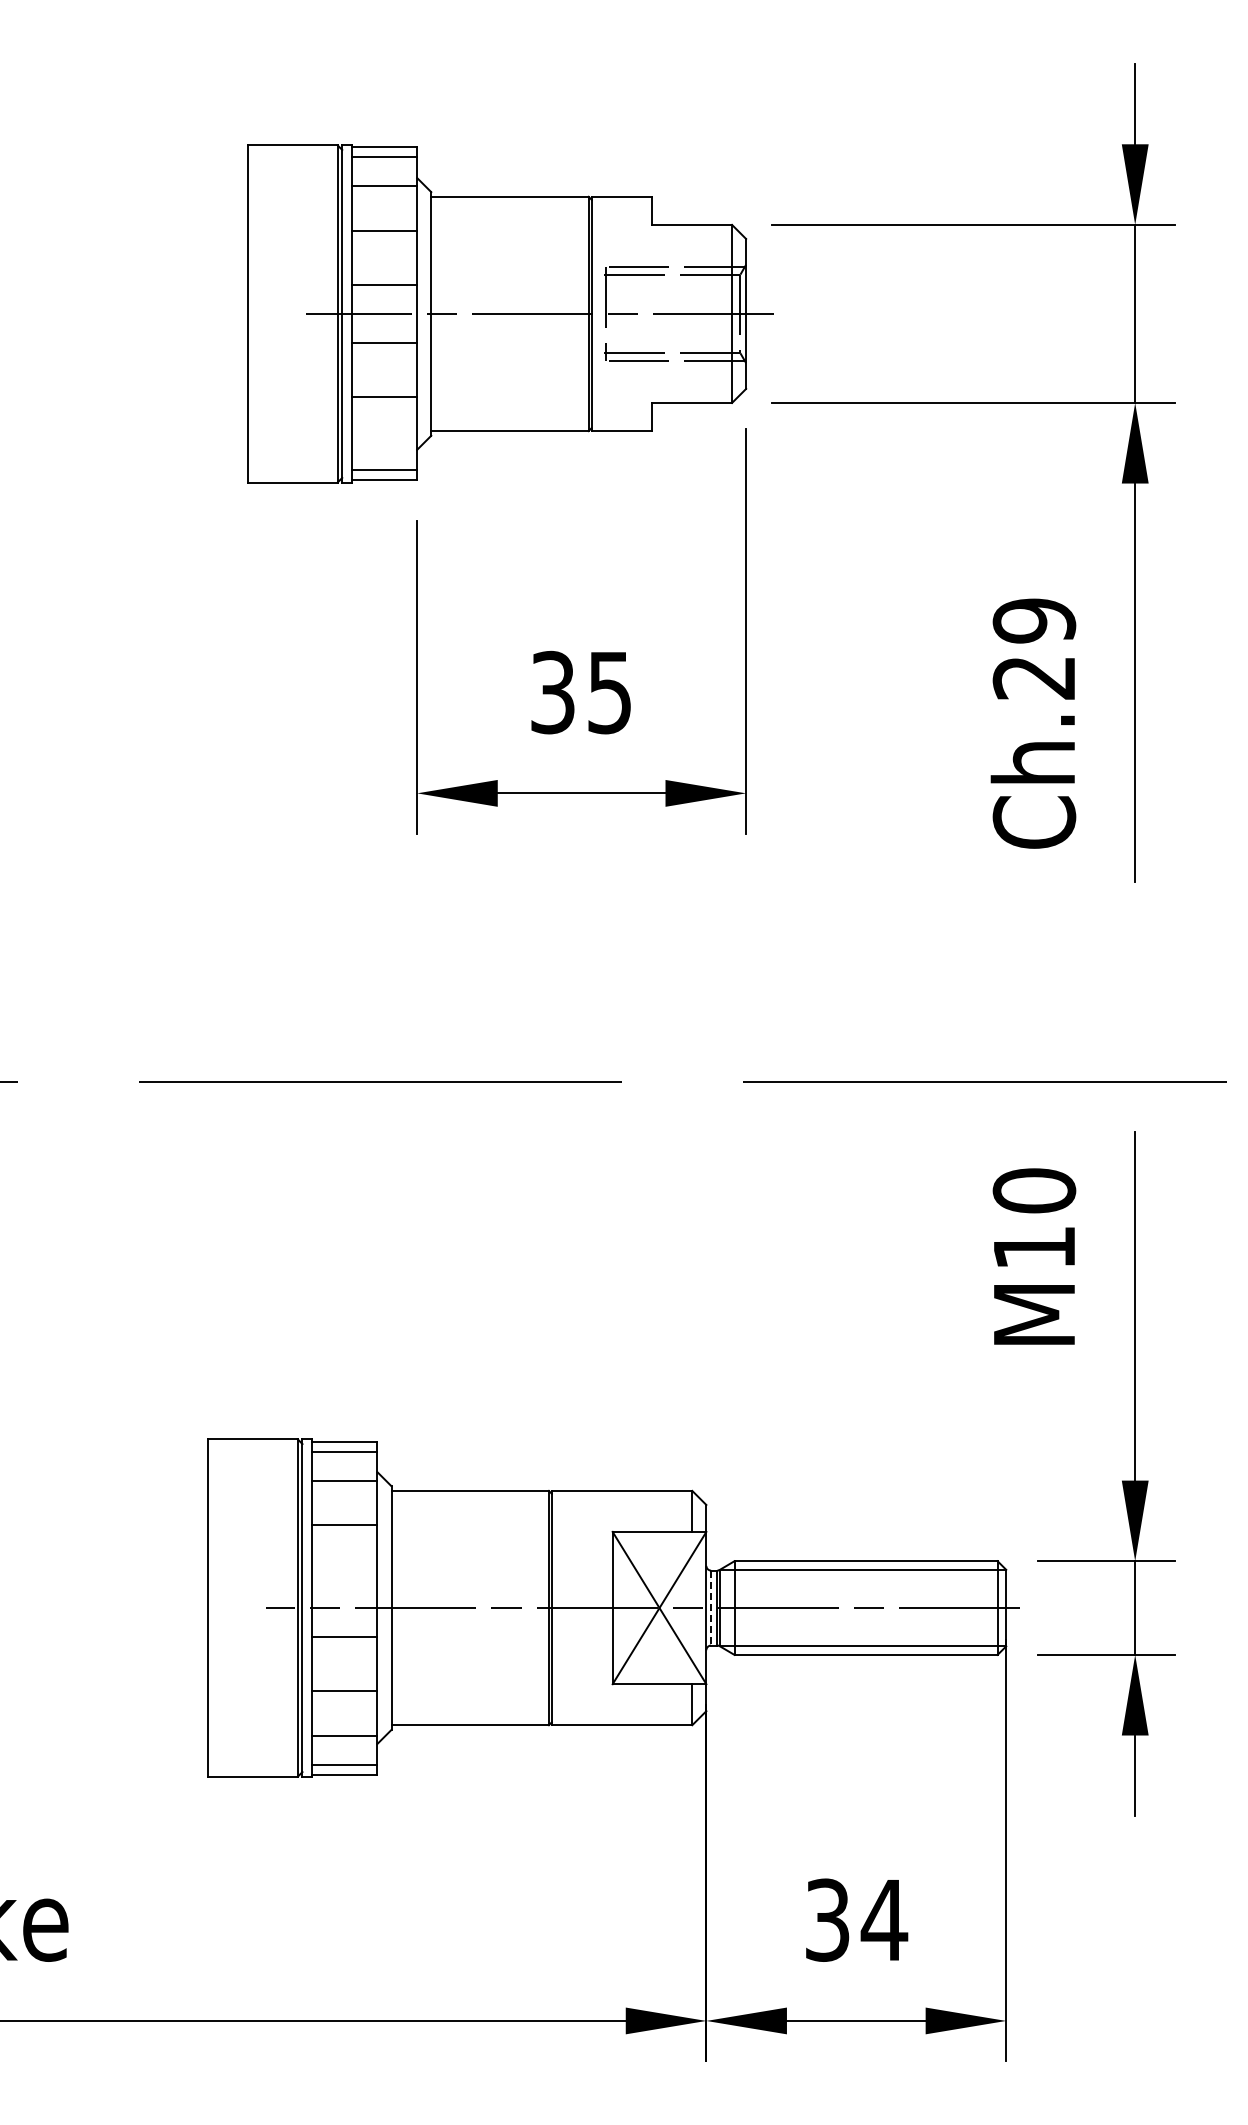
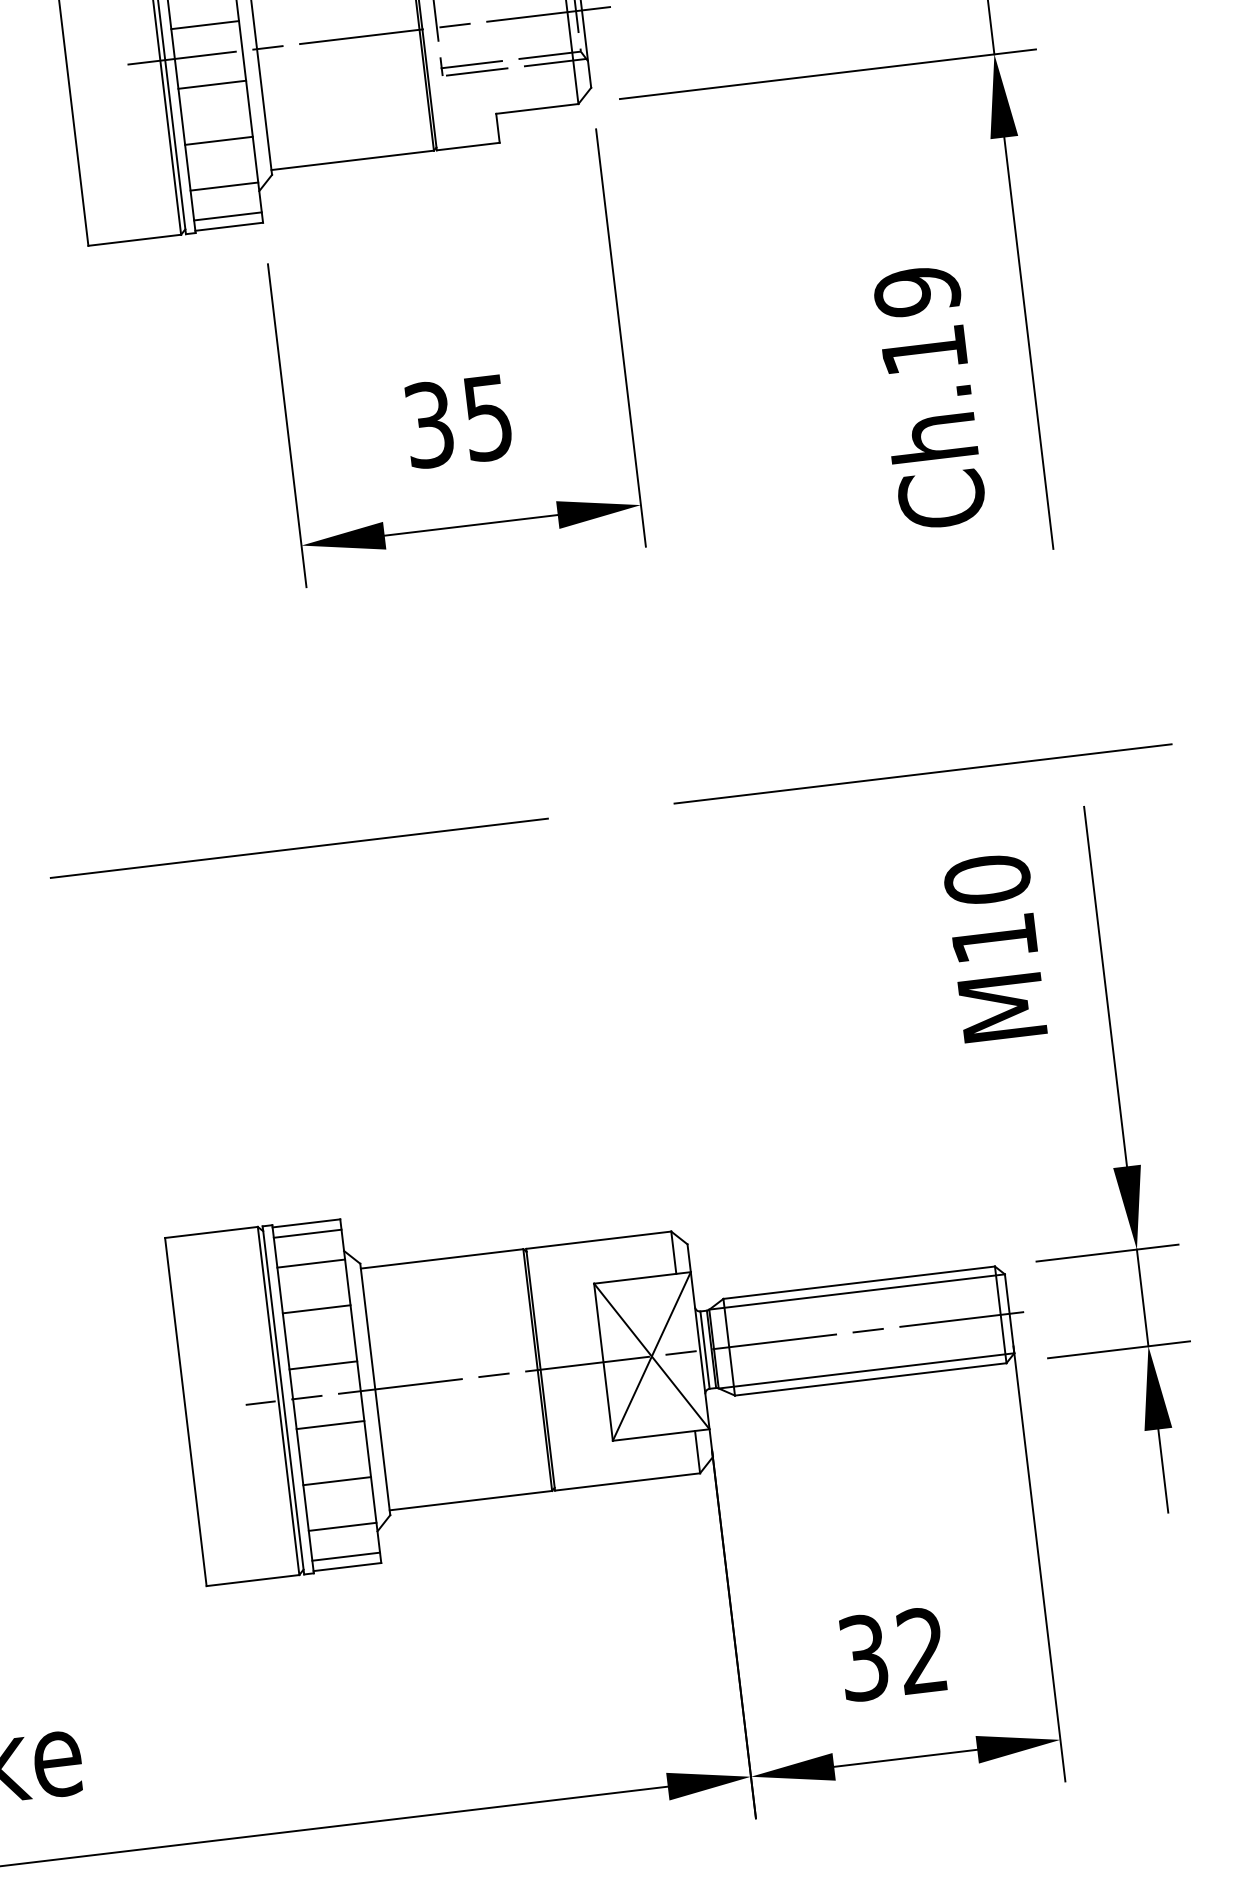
line: (384, 441) -> (224, 186), added
text: (1033, 678) -> (923, 351), Ch.29 -> Ch.19
line: (344, 1579) -> (323, 1365), added
line: (711, 1608) -> (705, 1350), dashed -> solid
text: (884, 1919) -> (922, 1650), 34 -> 32

